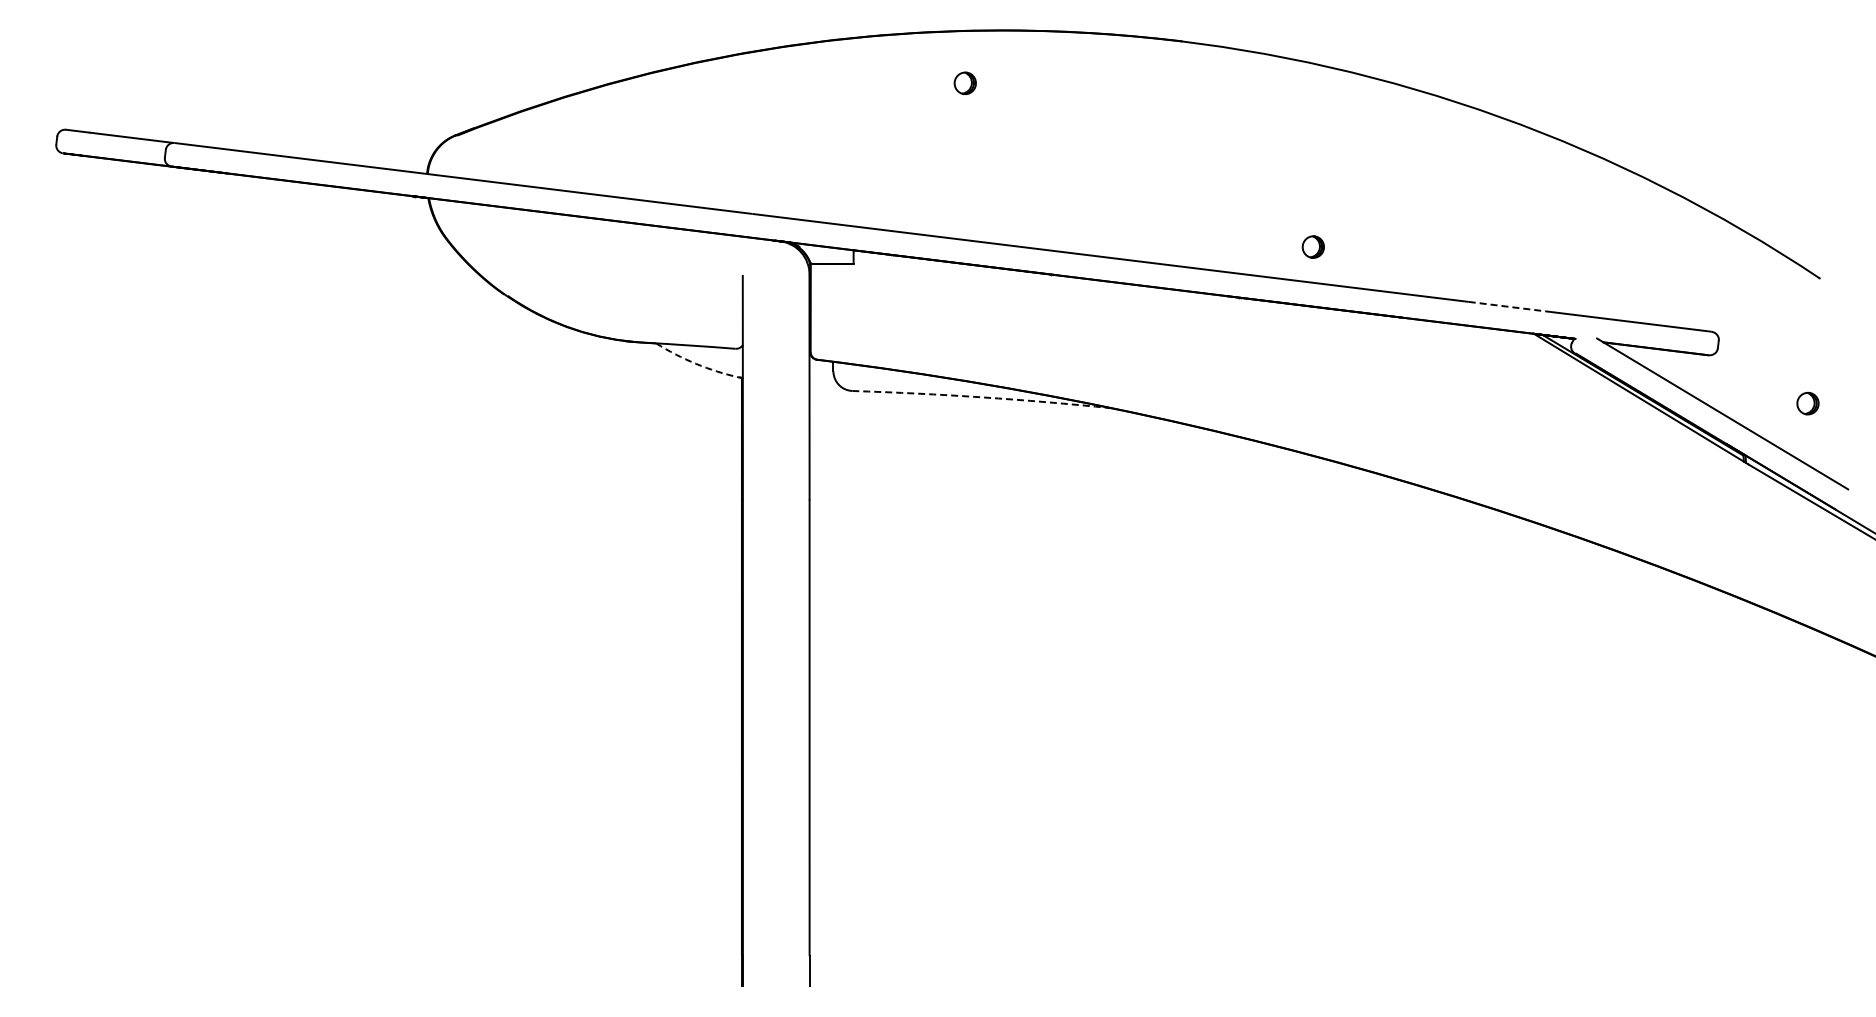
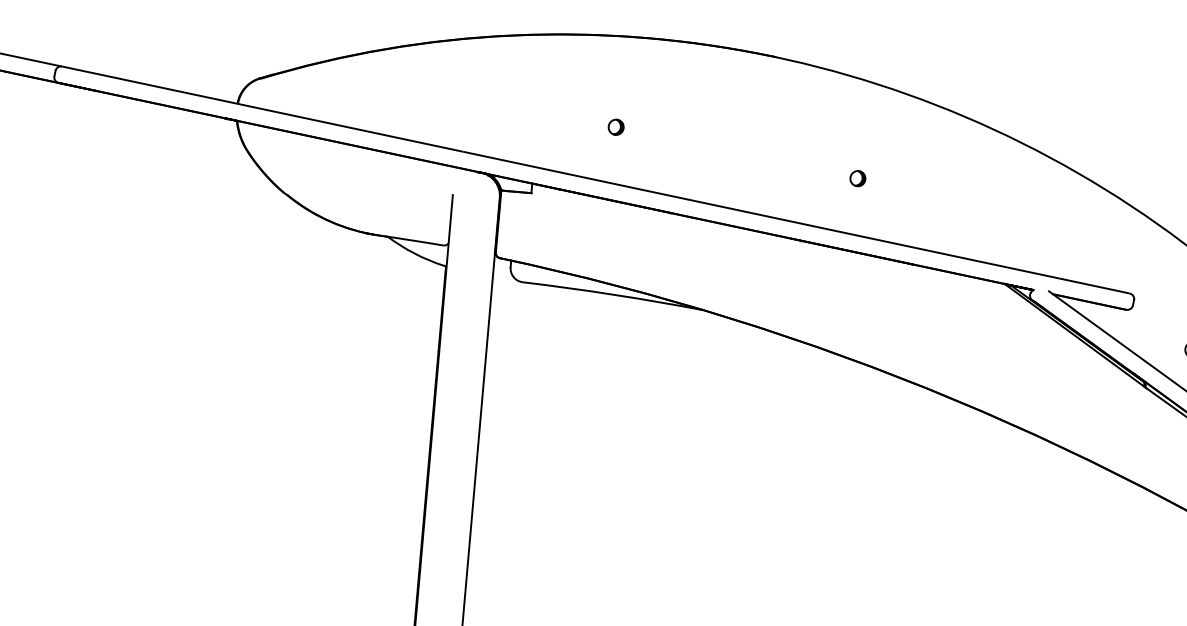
part: (964, 83) -> (615, 127), moved
part: (1312, 246) -> (857, 178), moved
line: (1510, 307) -> (989, 264), dashed -> solid
arc: (696, 363) -> (415, 253), dashed -> solid
arc: (982, 397) -> (613, 294), dashed -> solid

